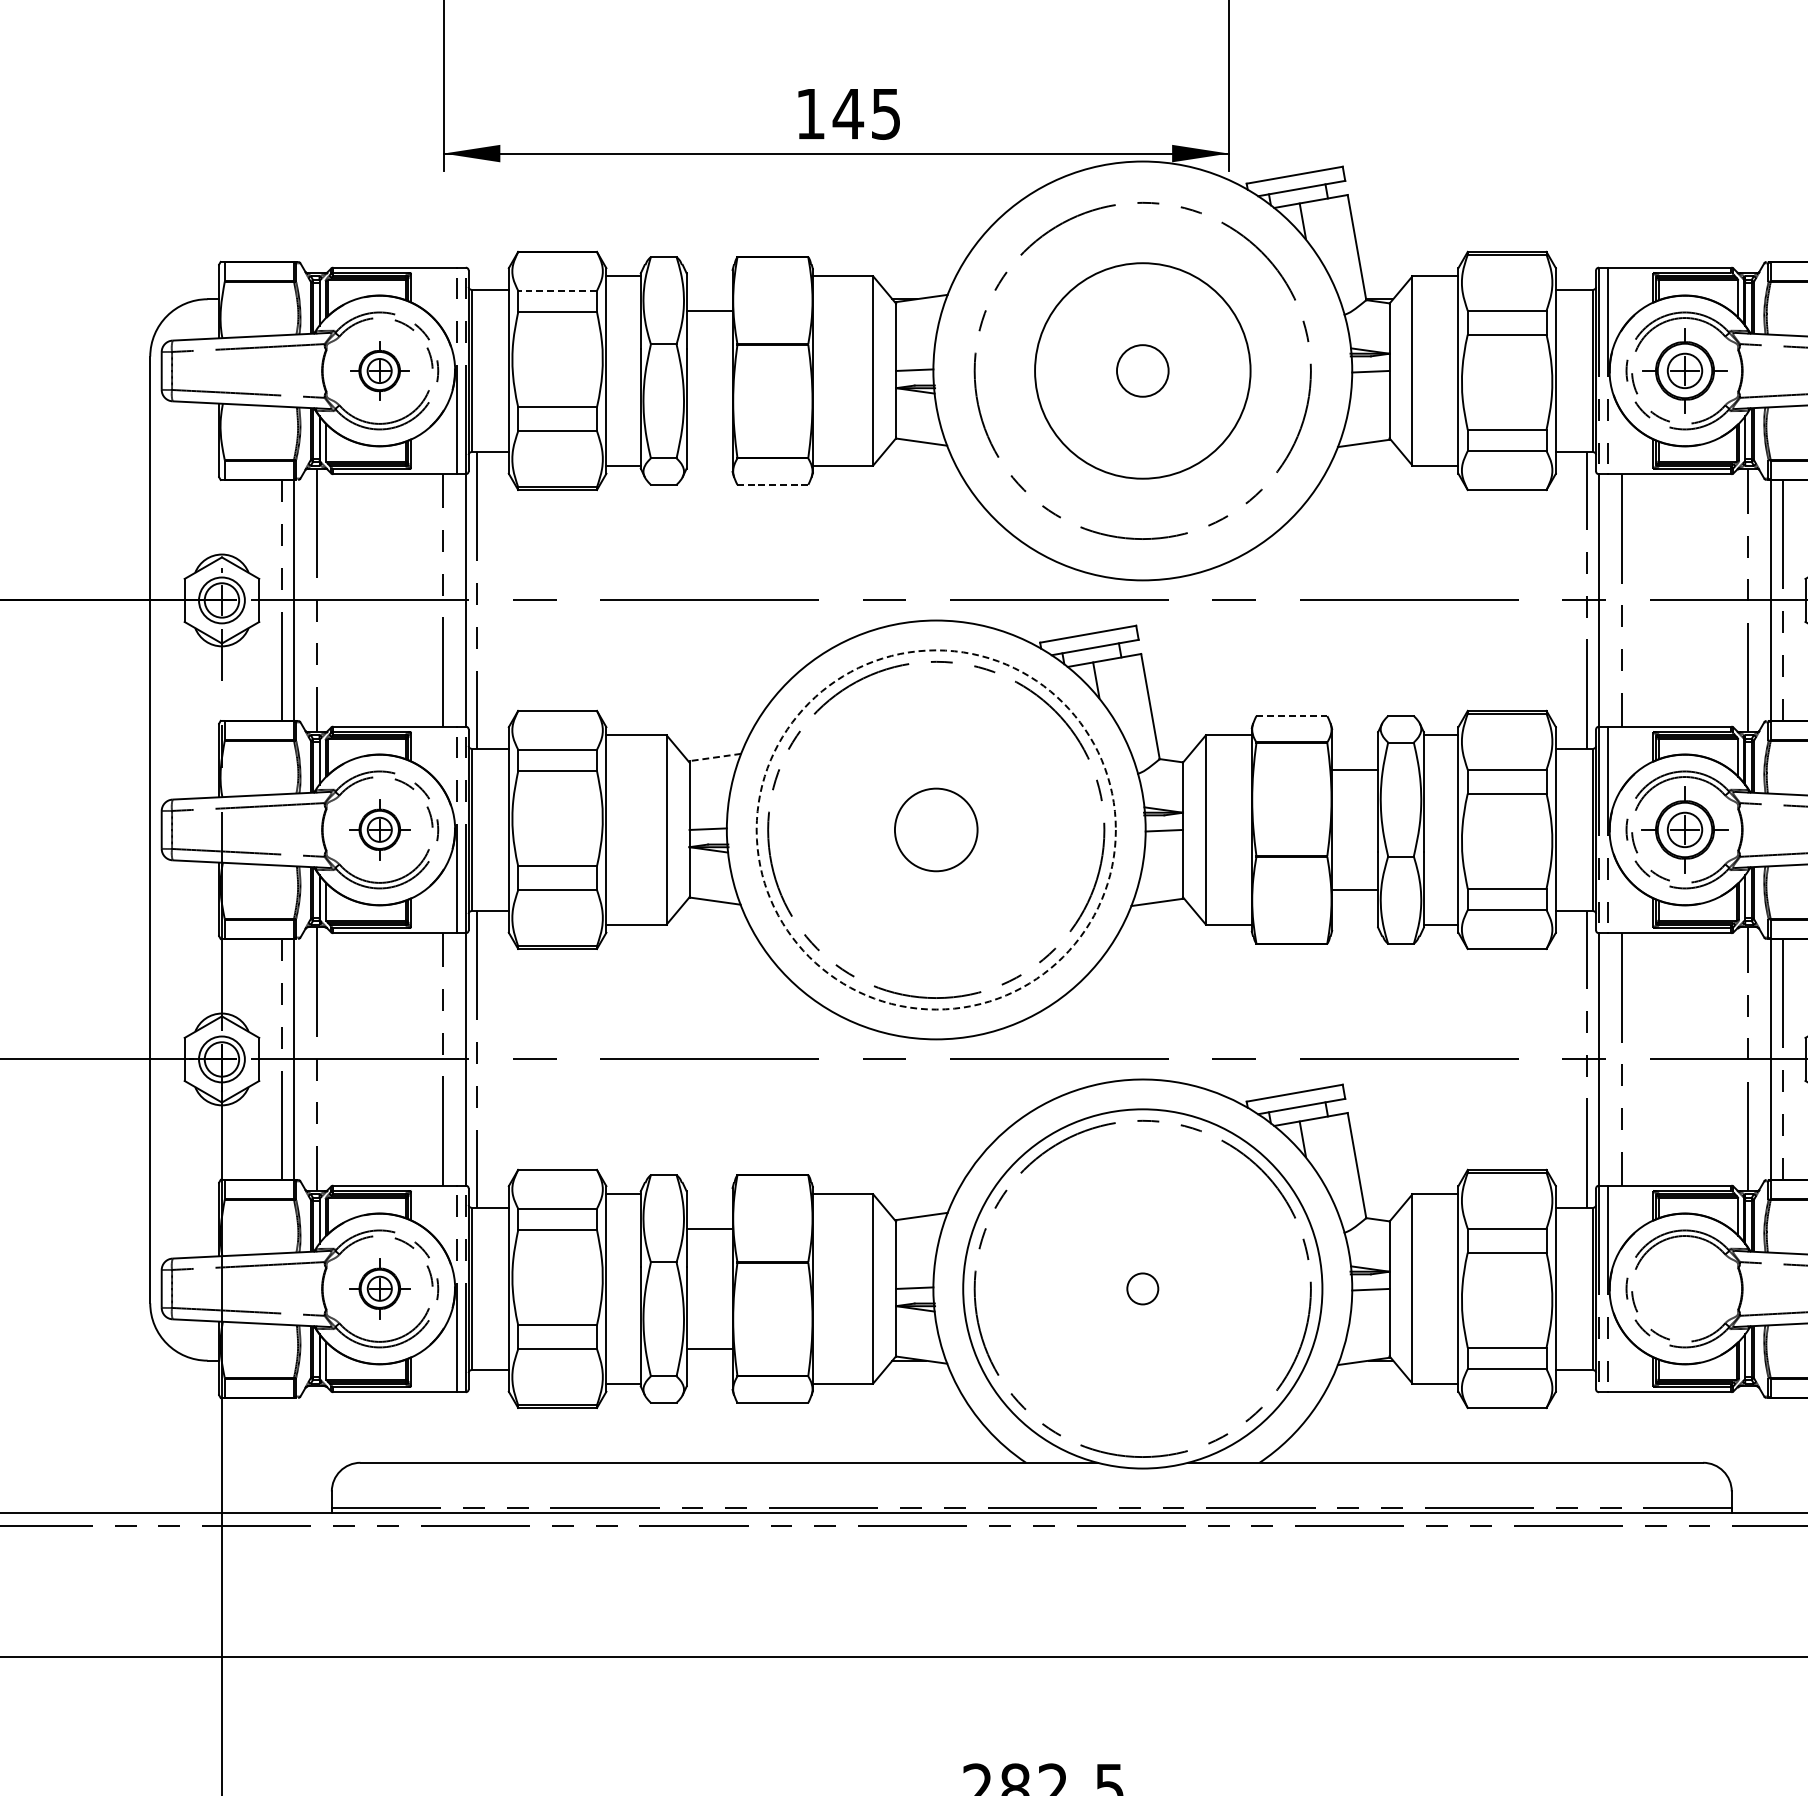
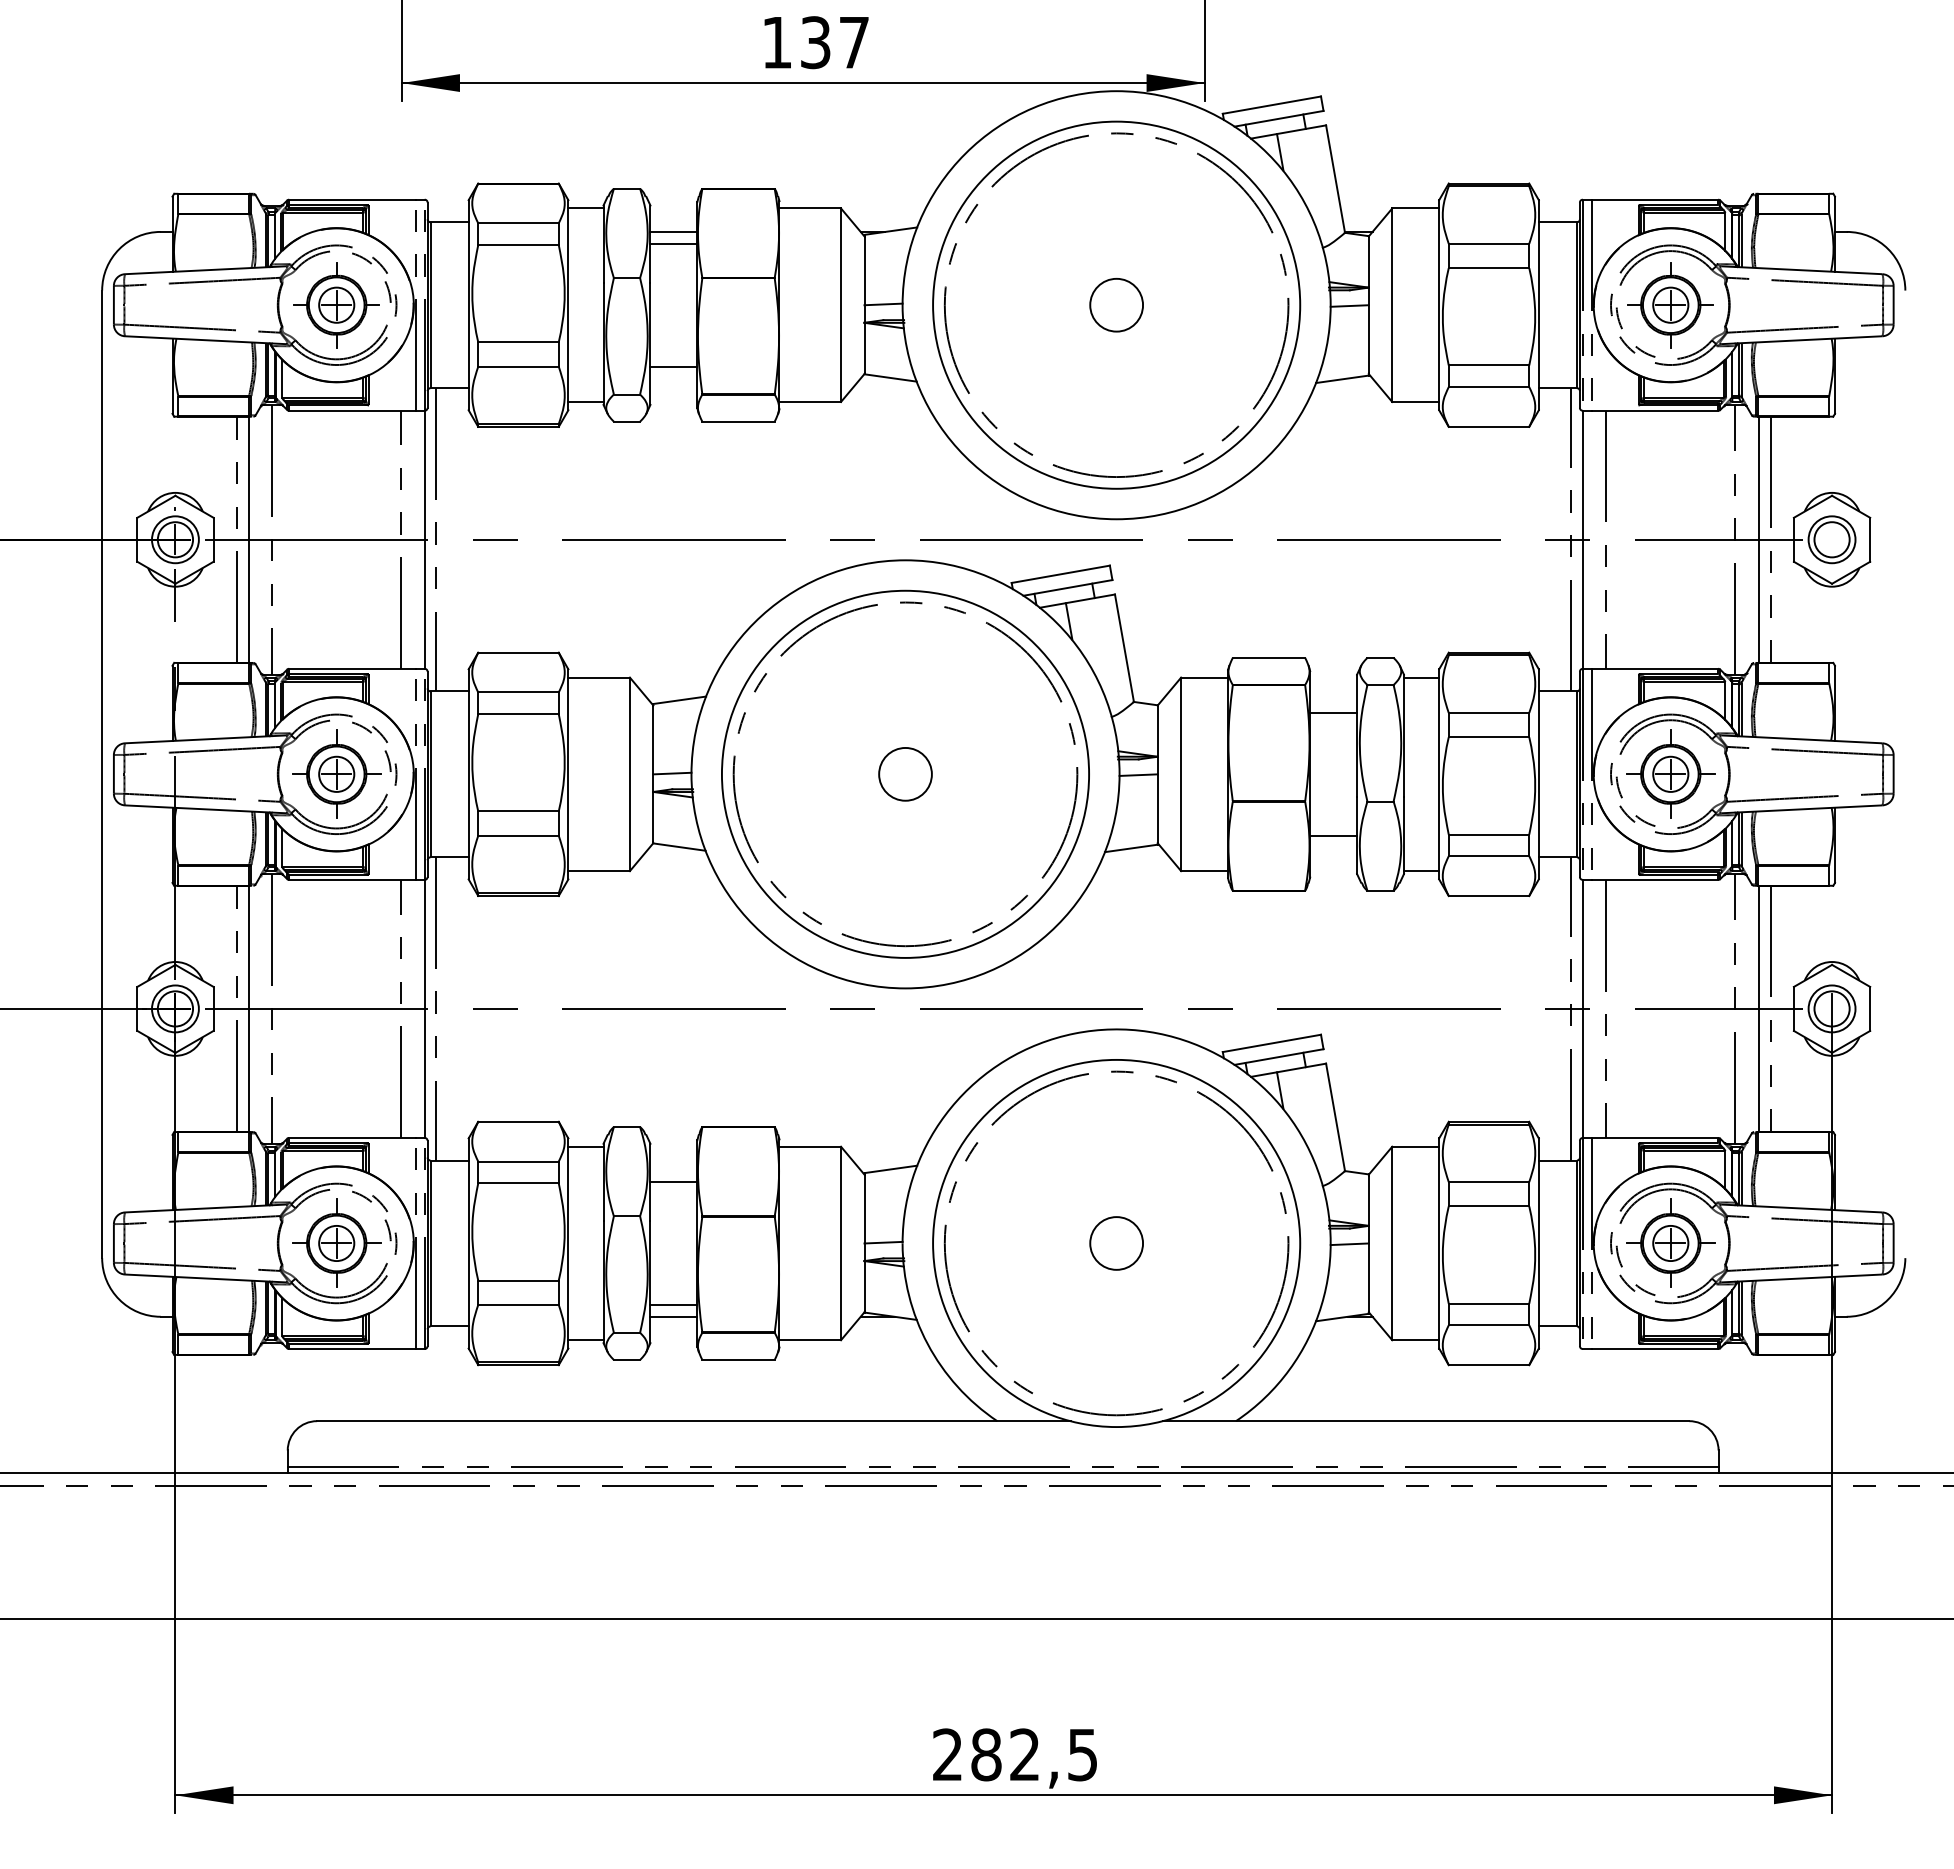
text: (865, 113) -> (833, 42), 145 -> 137
line: (557, 291) -> (518, 223), dashed -> solid
line: (709, 298) -> (673, 231), added
circle: (1142, 370) -> (1116, 304), size x1.67
part: (379, 371) -> (336, 305), size x1.43
line: (709, 430) -> (673, 366), added
line: (772, 484) -> (738, 421), dashed -> solid
line: (1292, 715) -> (1269, 657), dashed -> solid
line: (715, 757) -> (679, 700), dashed -> solid
part: (379, 829) -> (336, 773), size x1.43
circle: (936, 829) -> (905, 773), dashed -> solid
circle: (936, 829) -> (905, 773), size x0.62
part: (379, 1287) -> (336, 1242), size x1.43
part: (1684, 1287) -> (1670, 1242), added
circle: (1142, 1288) -> (1116, 1243), size x1.67
line: (709, 1360) -> (673, 1316), added

